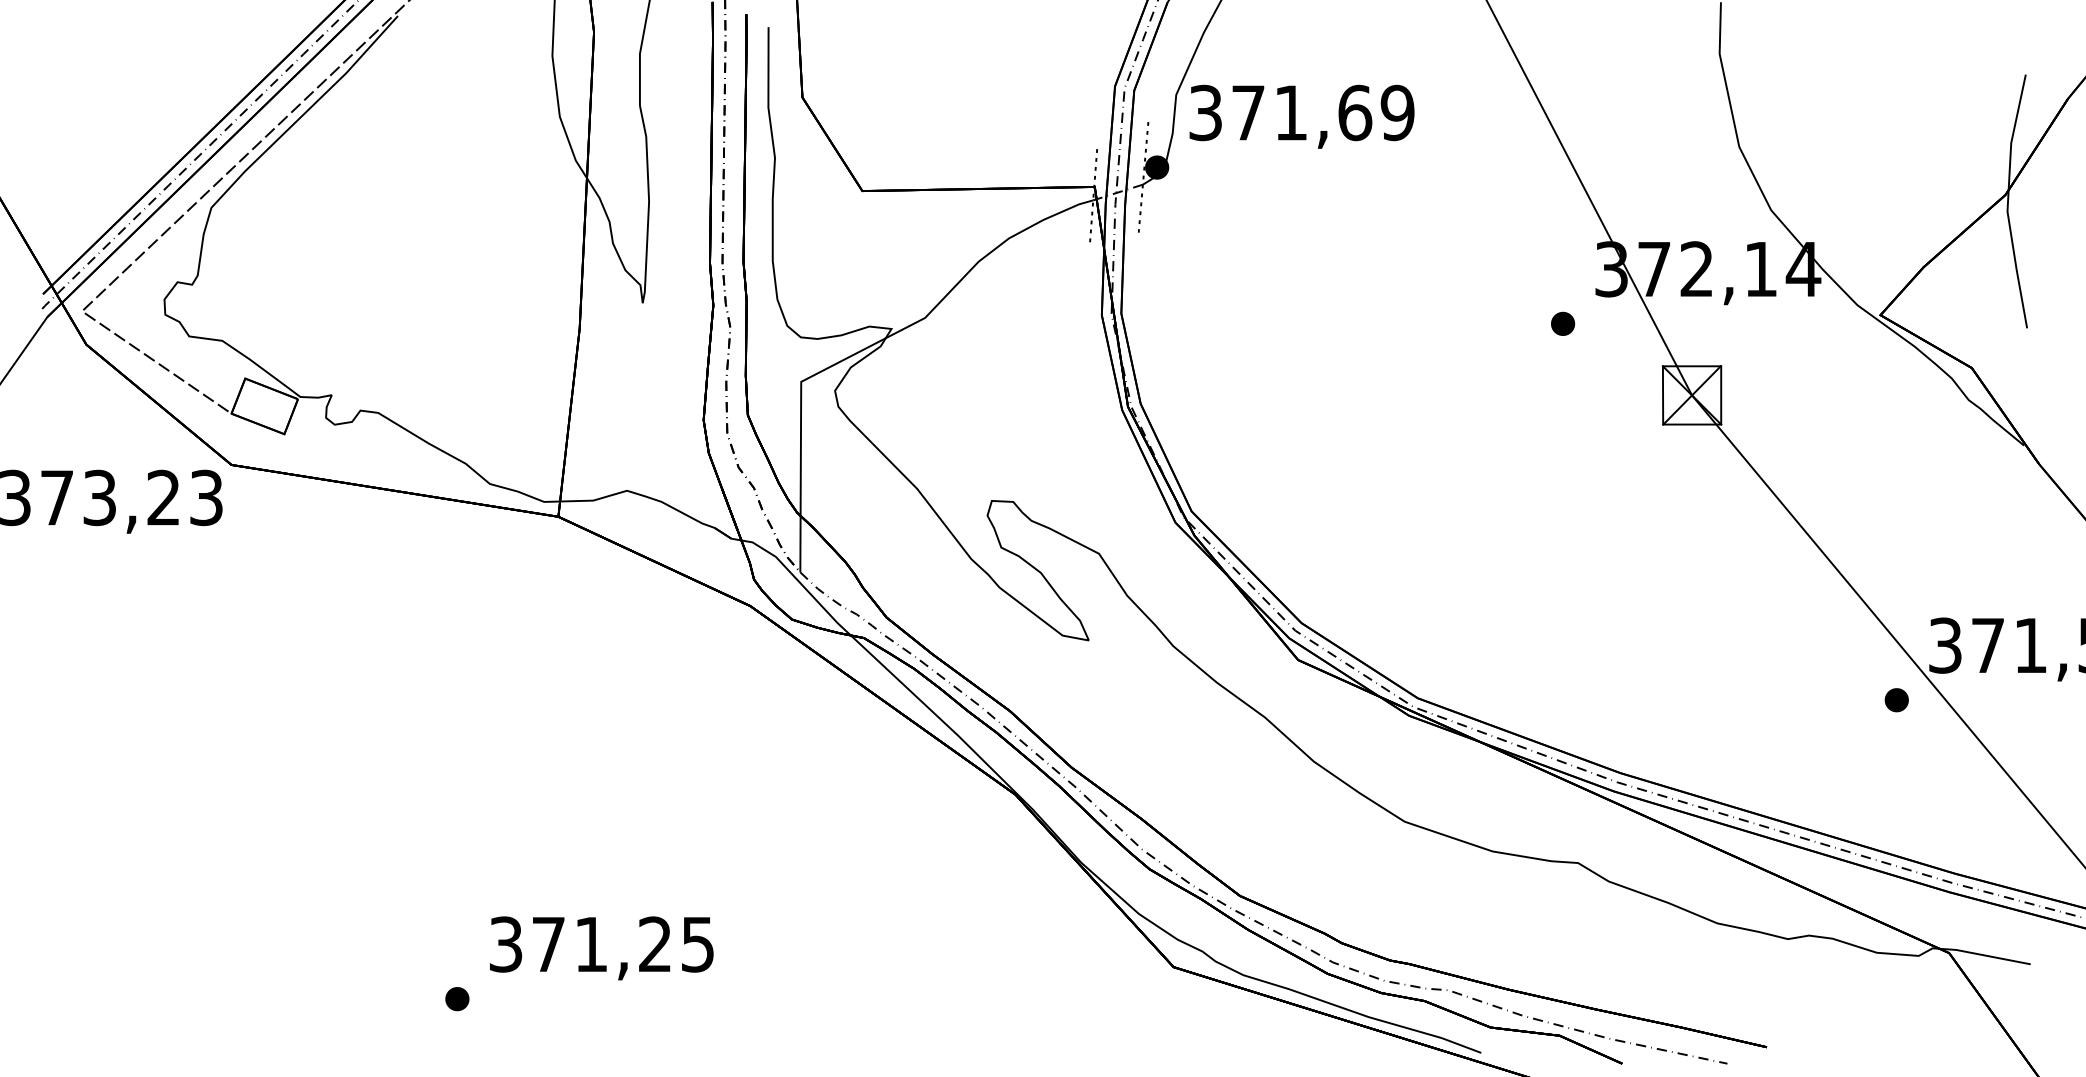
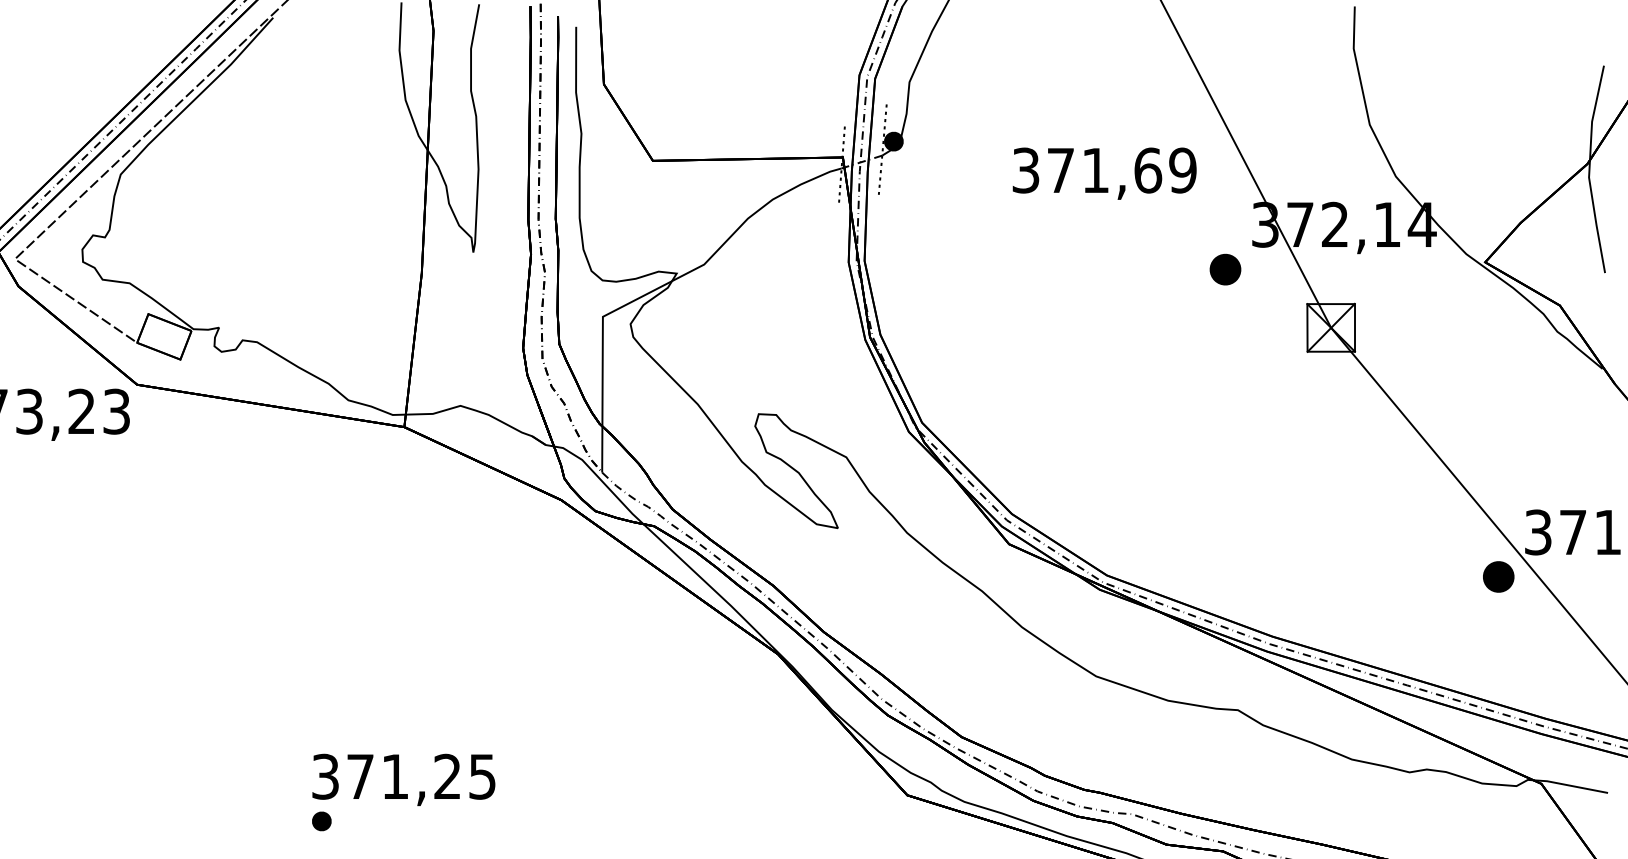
text: (1301, 116) -> (1104, 173), moved
part: (1563, 323) -> (1226, 269), size x1.6
part: (1896, 700) -> (1498, 577), size x1.6
text: (601, 948) -> (403, 780), moved

